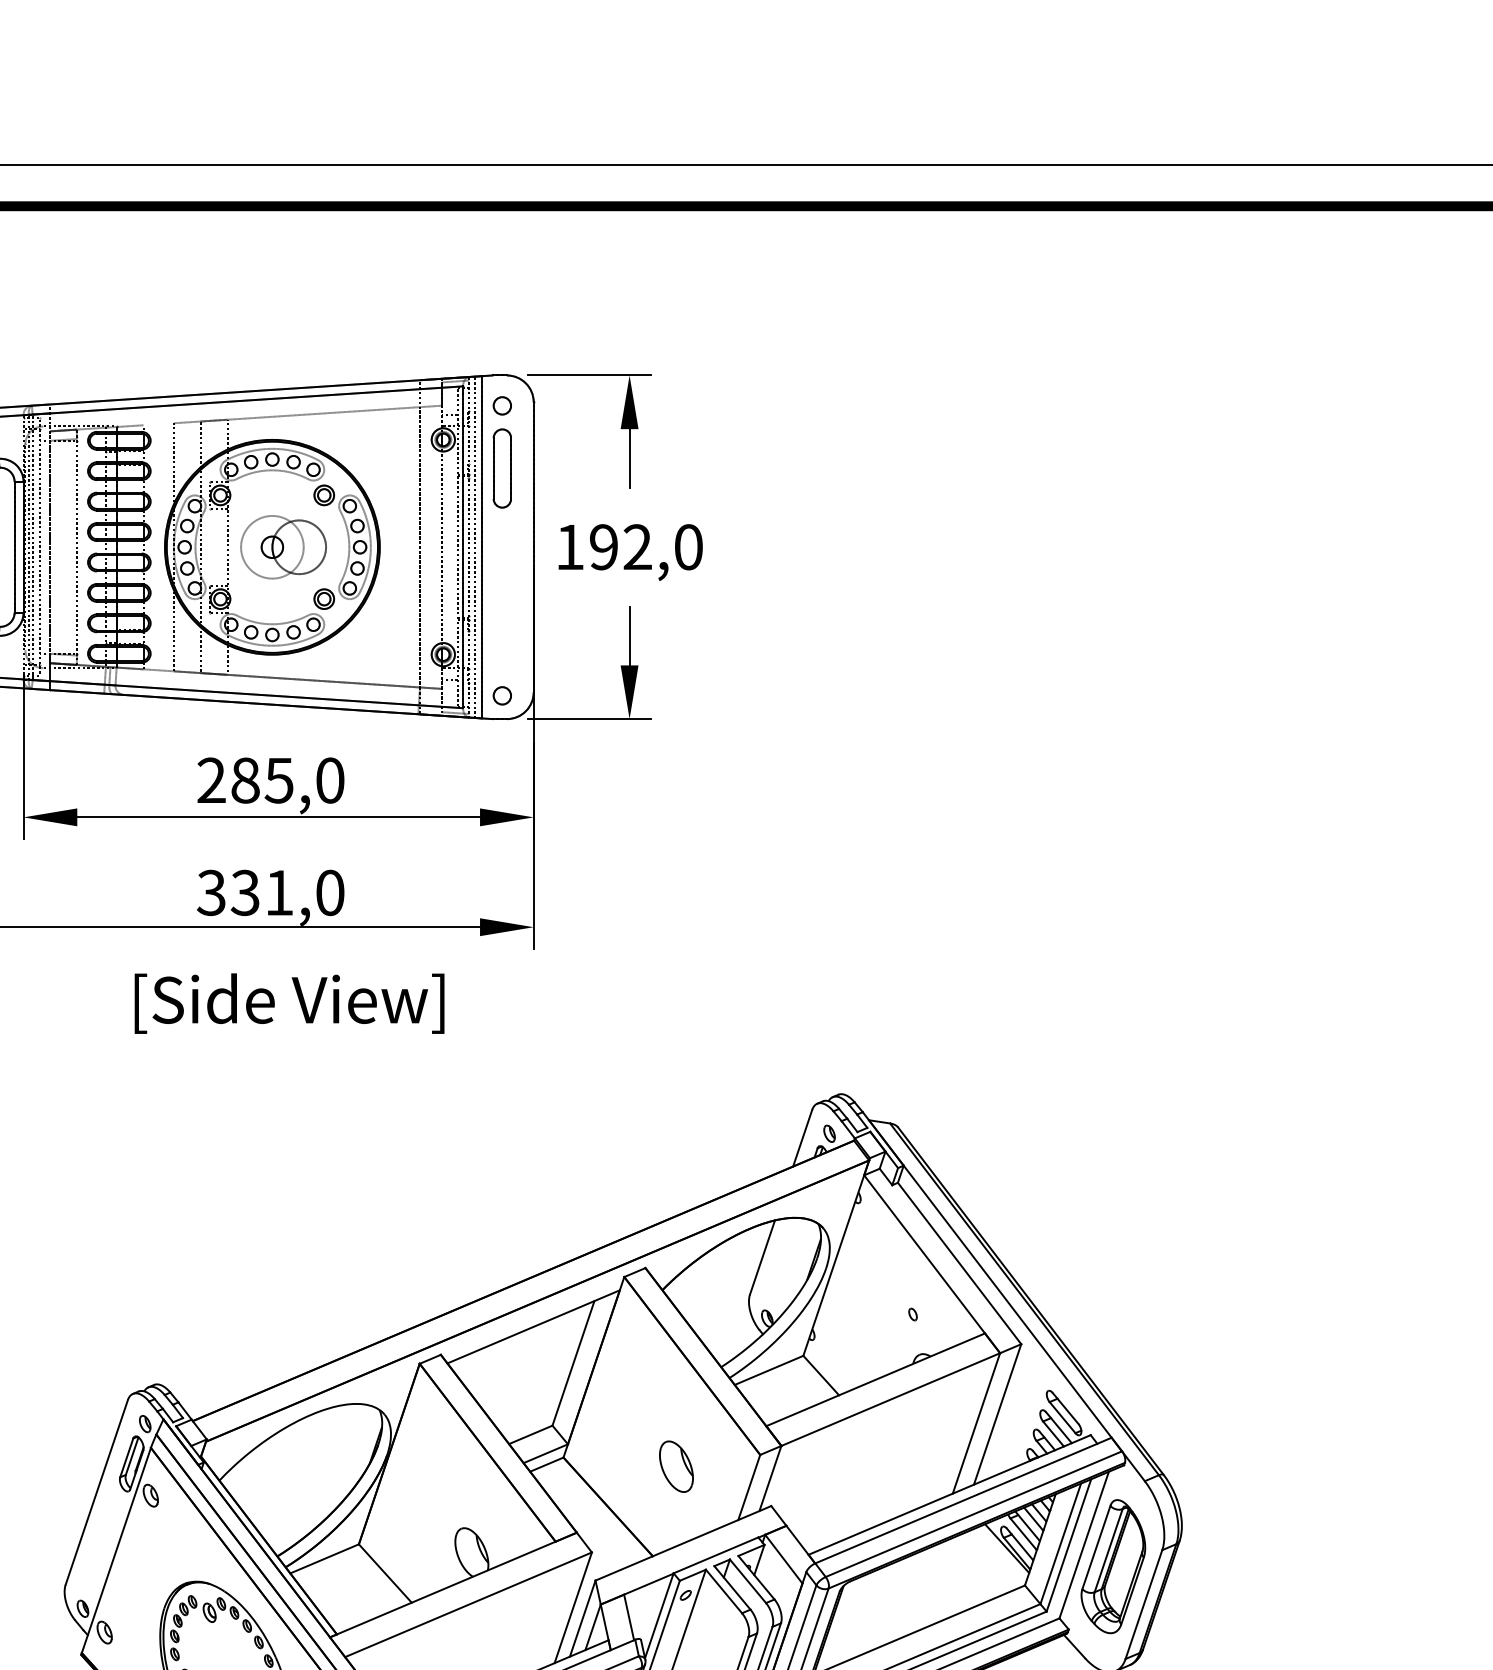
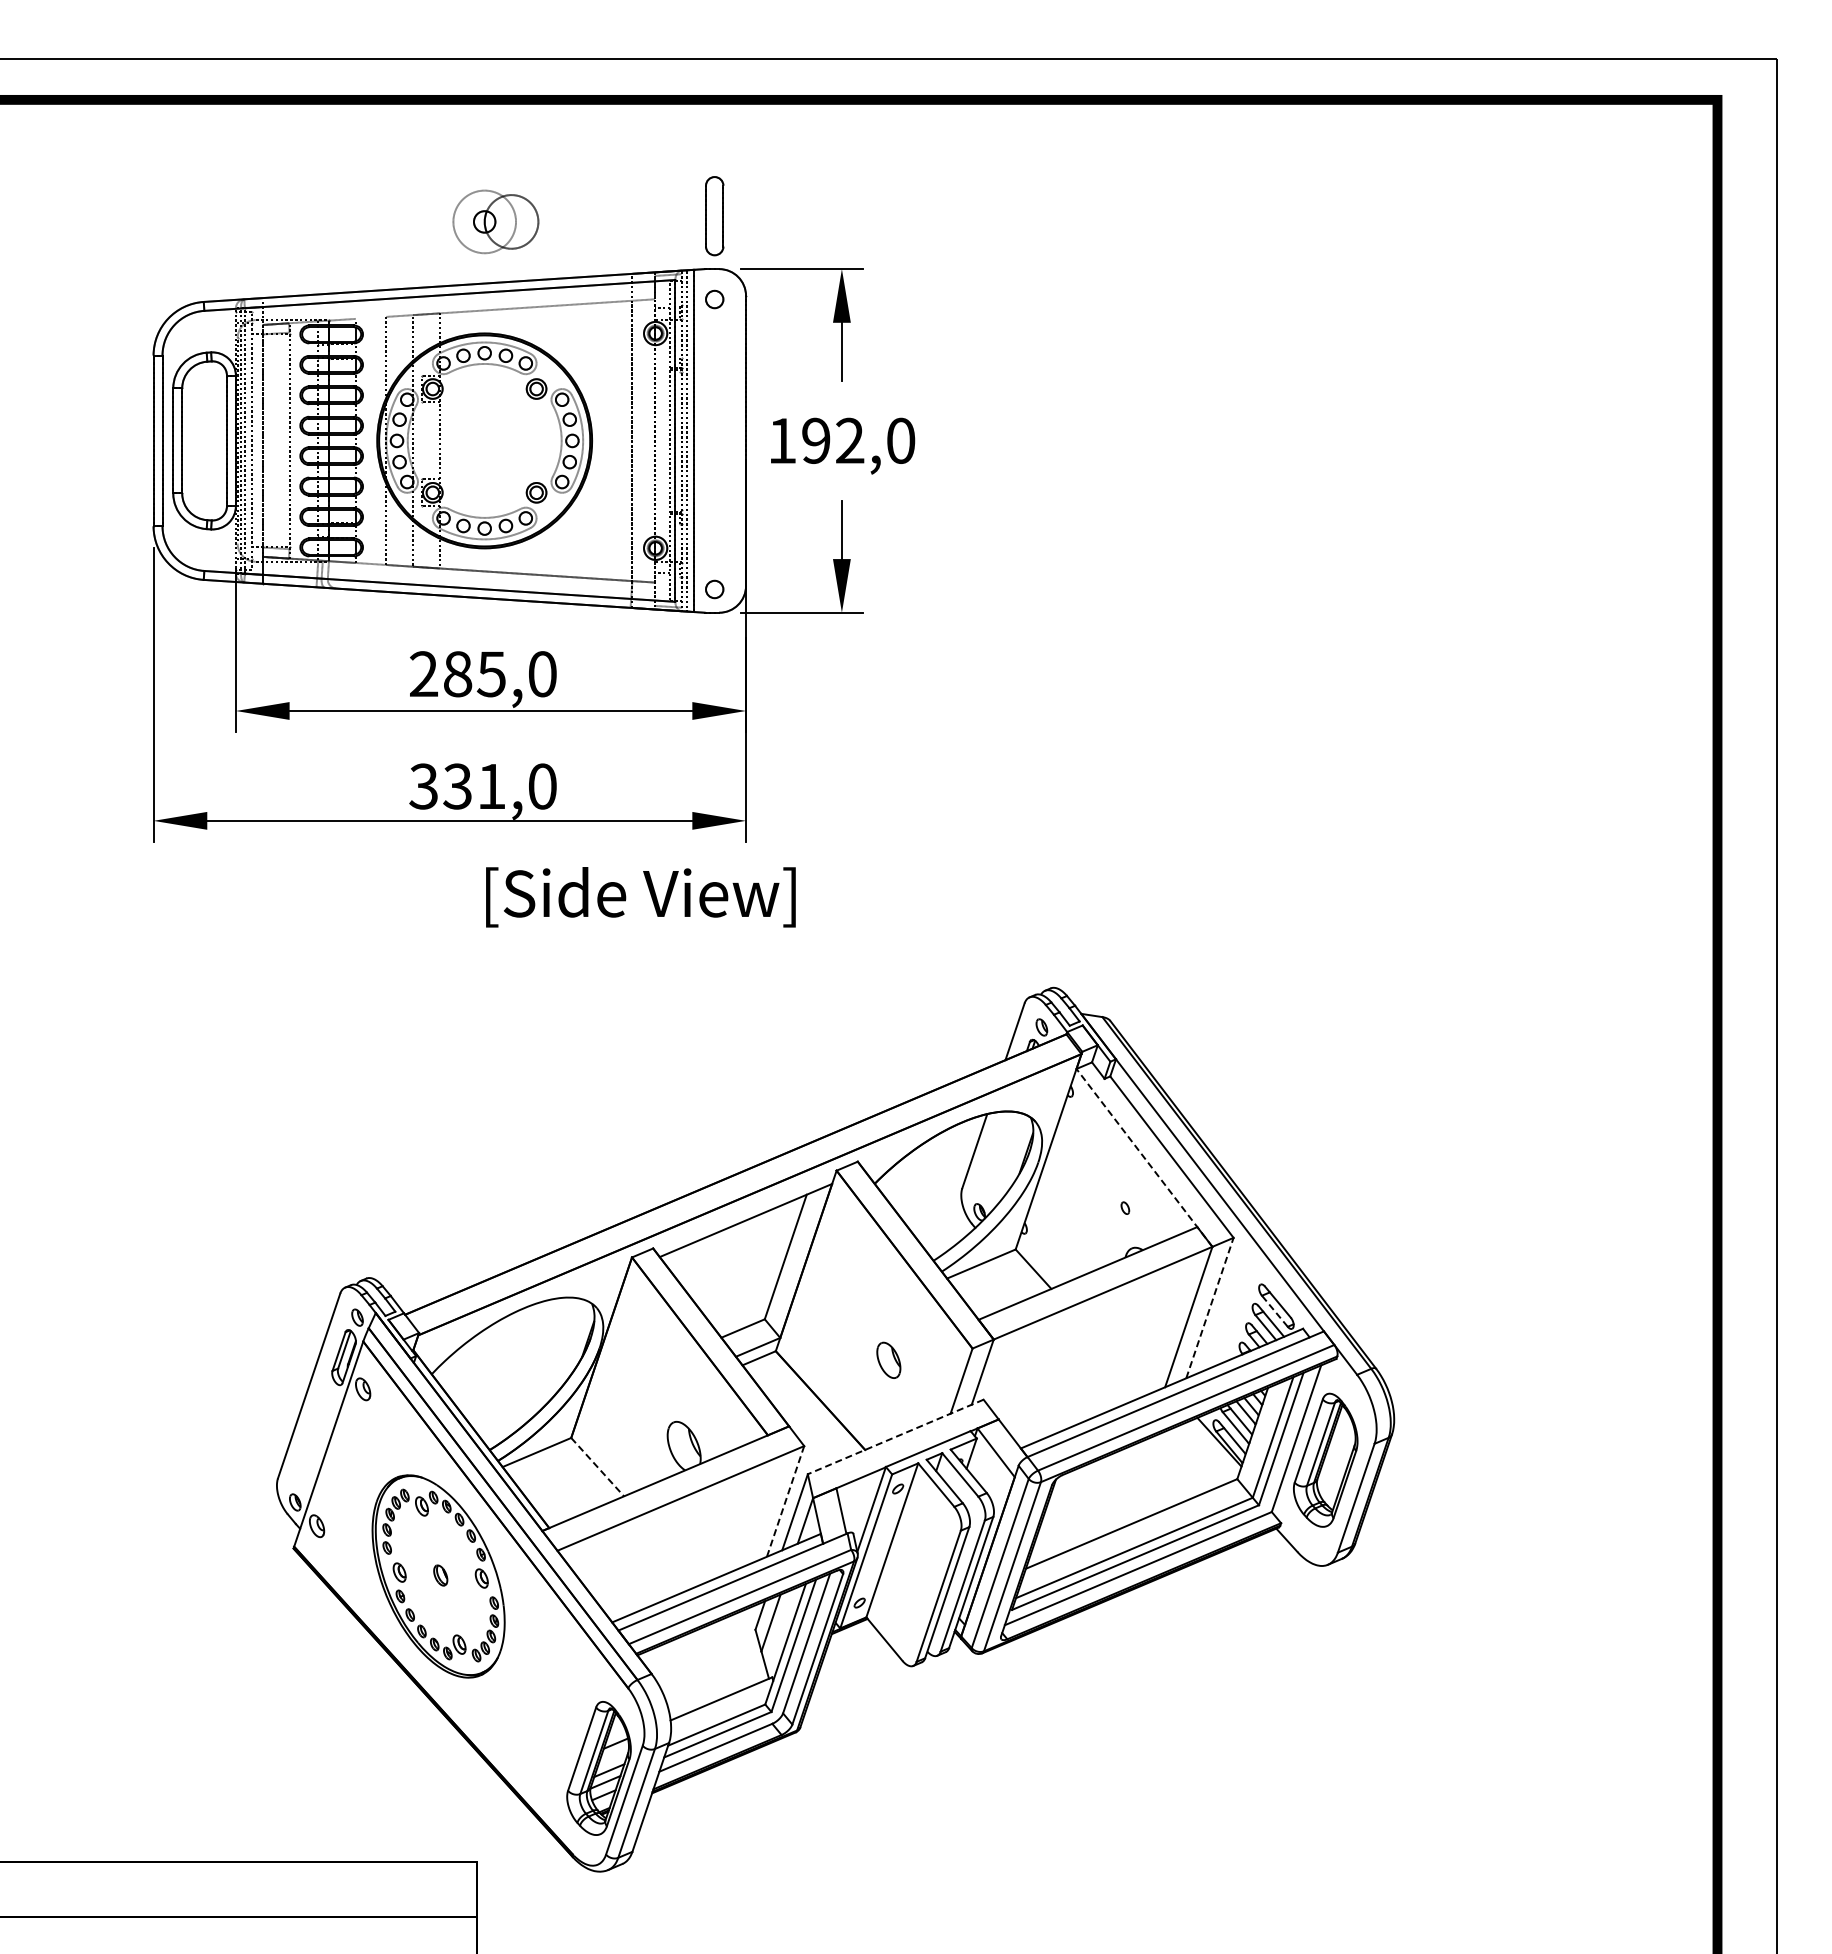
part: (502, 468) -> (714, 216), moved
part: (283, 546) -> (495, 221), moved
text: (289, 1003) -> (640, 897), moved
line: (932, 1263) -> (1144, 1157), solid -> dashed
line: (998, 1413) -> (1210, 1307), solid -> dashed
line: (1062, 1416) -> (1274, 1310), solid -> dashed
part: (676, 1466) -> (888, 1360), size x0.7
line: (683, 1543) -> (895, 1437), solid -> dashed
line: (385, 1573) -> (597, 1467), solid -> dashed
line: (573, 1606) -> (785, 1500), solid -> dashed

